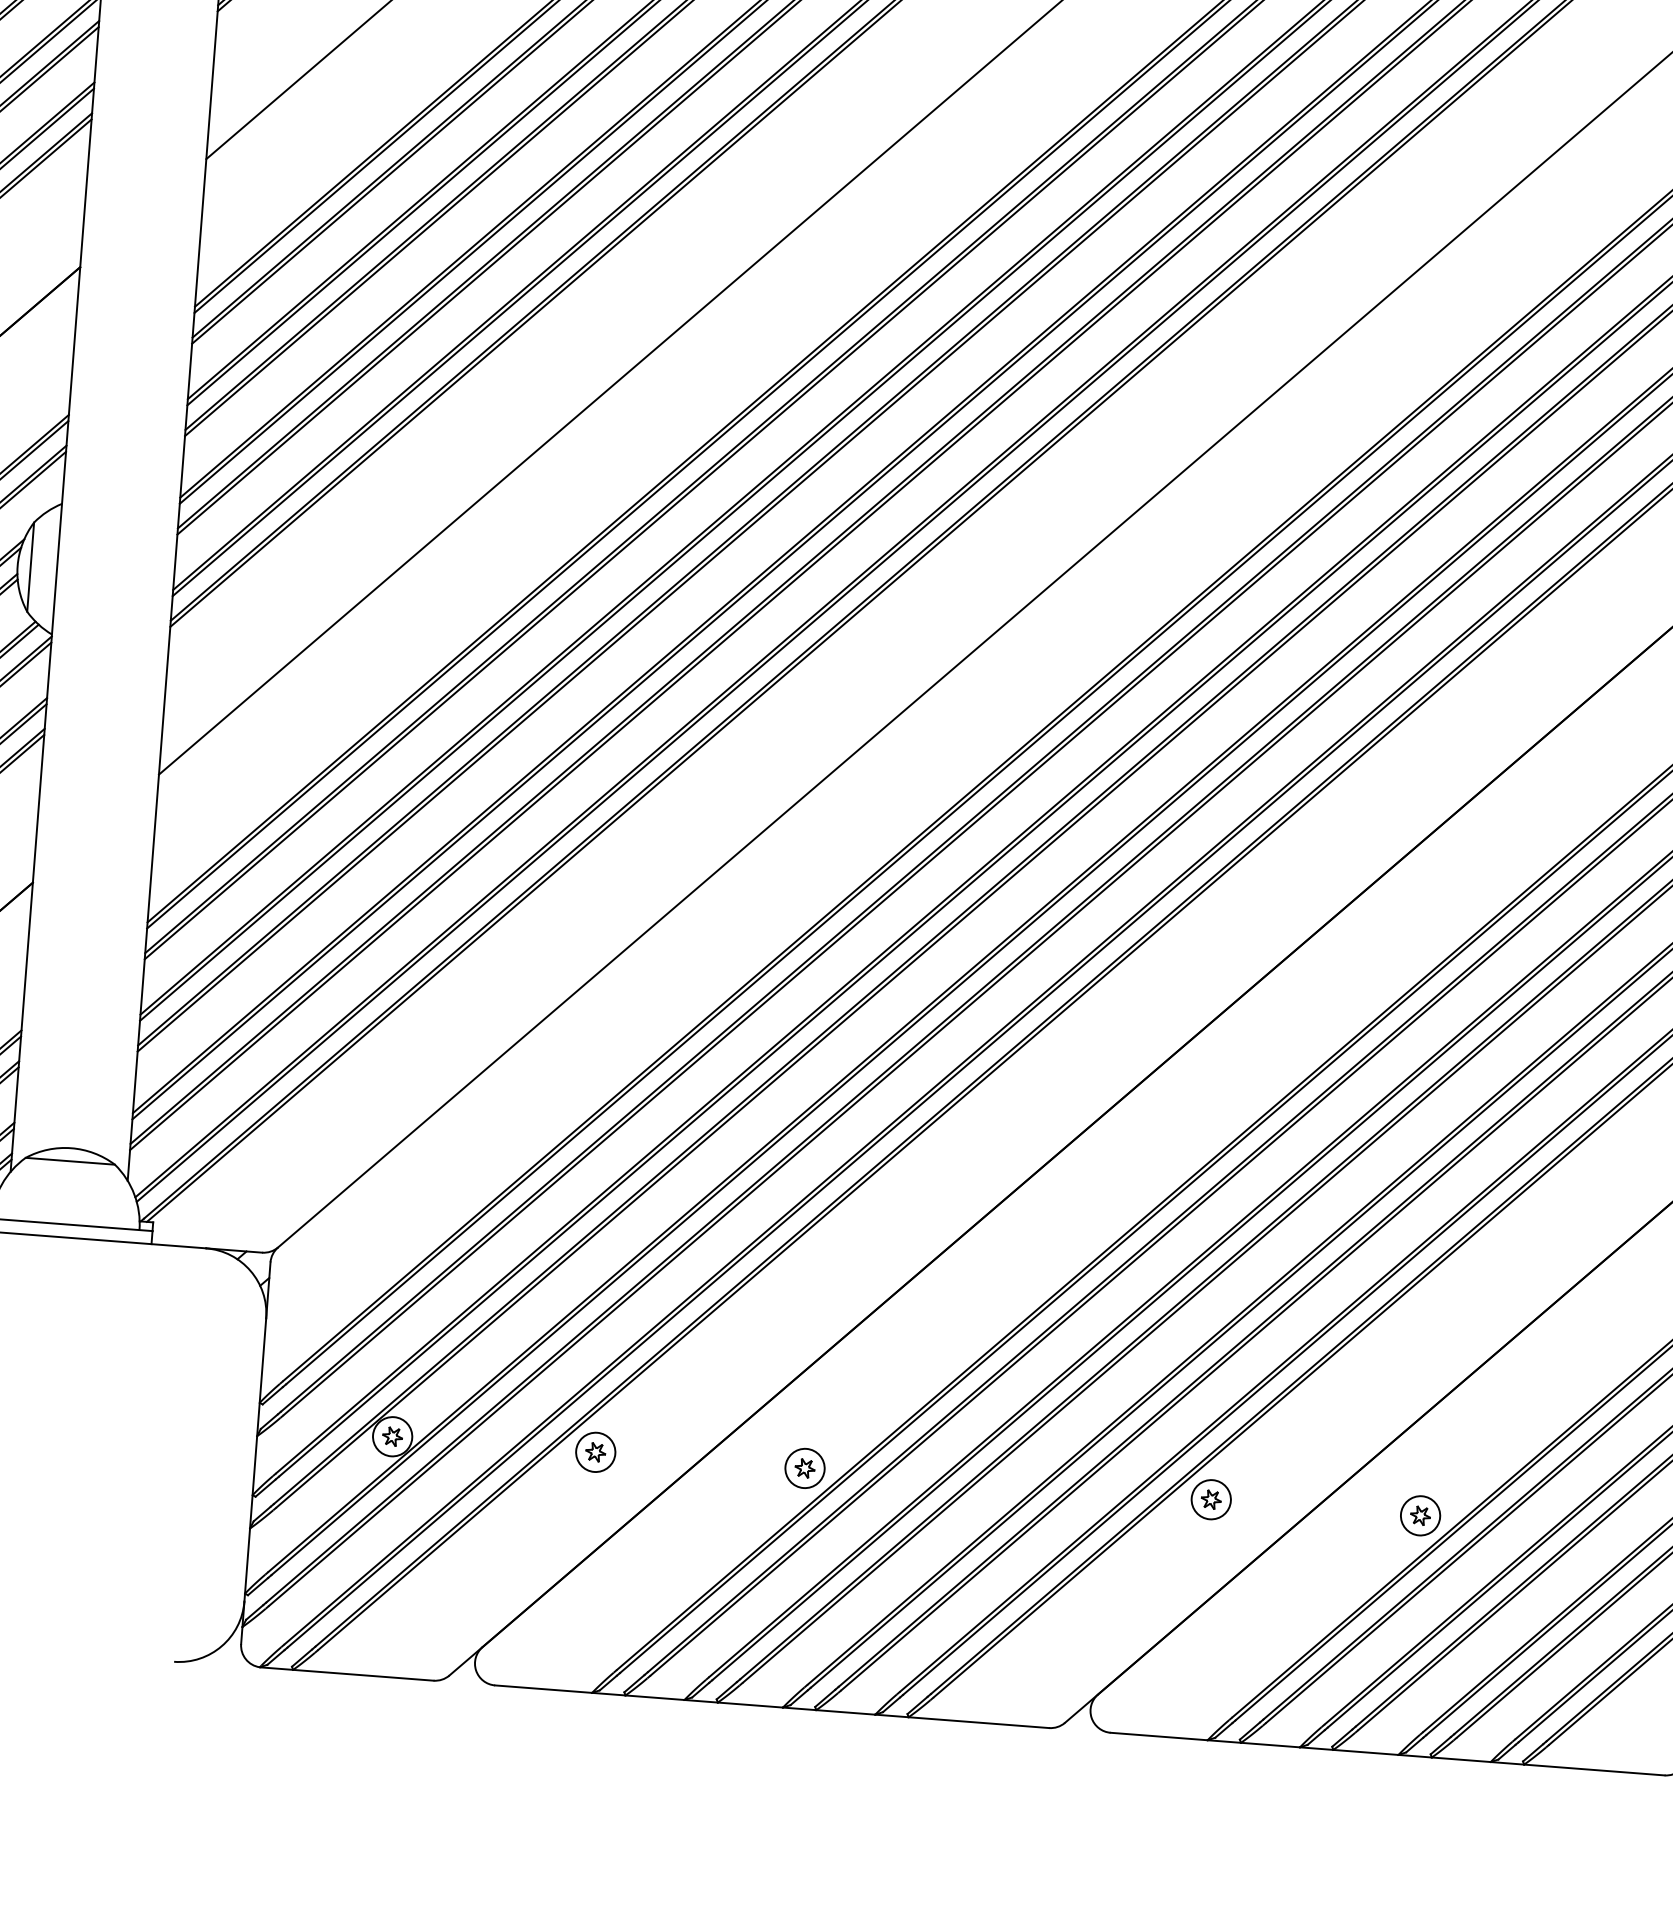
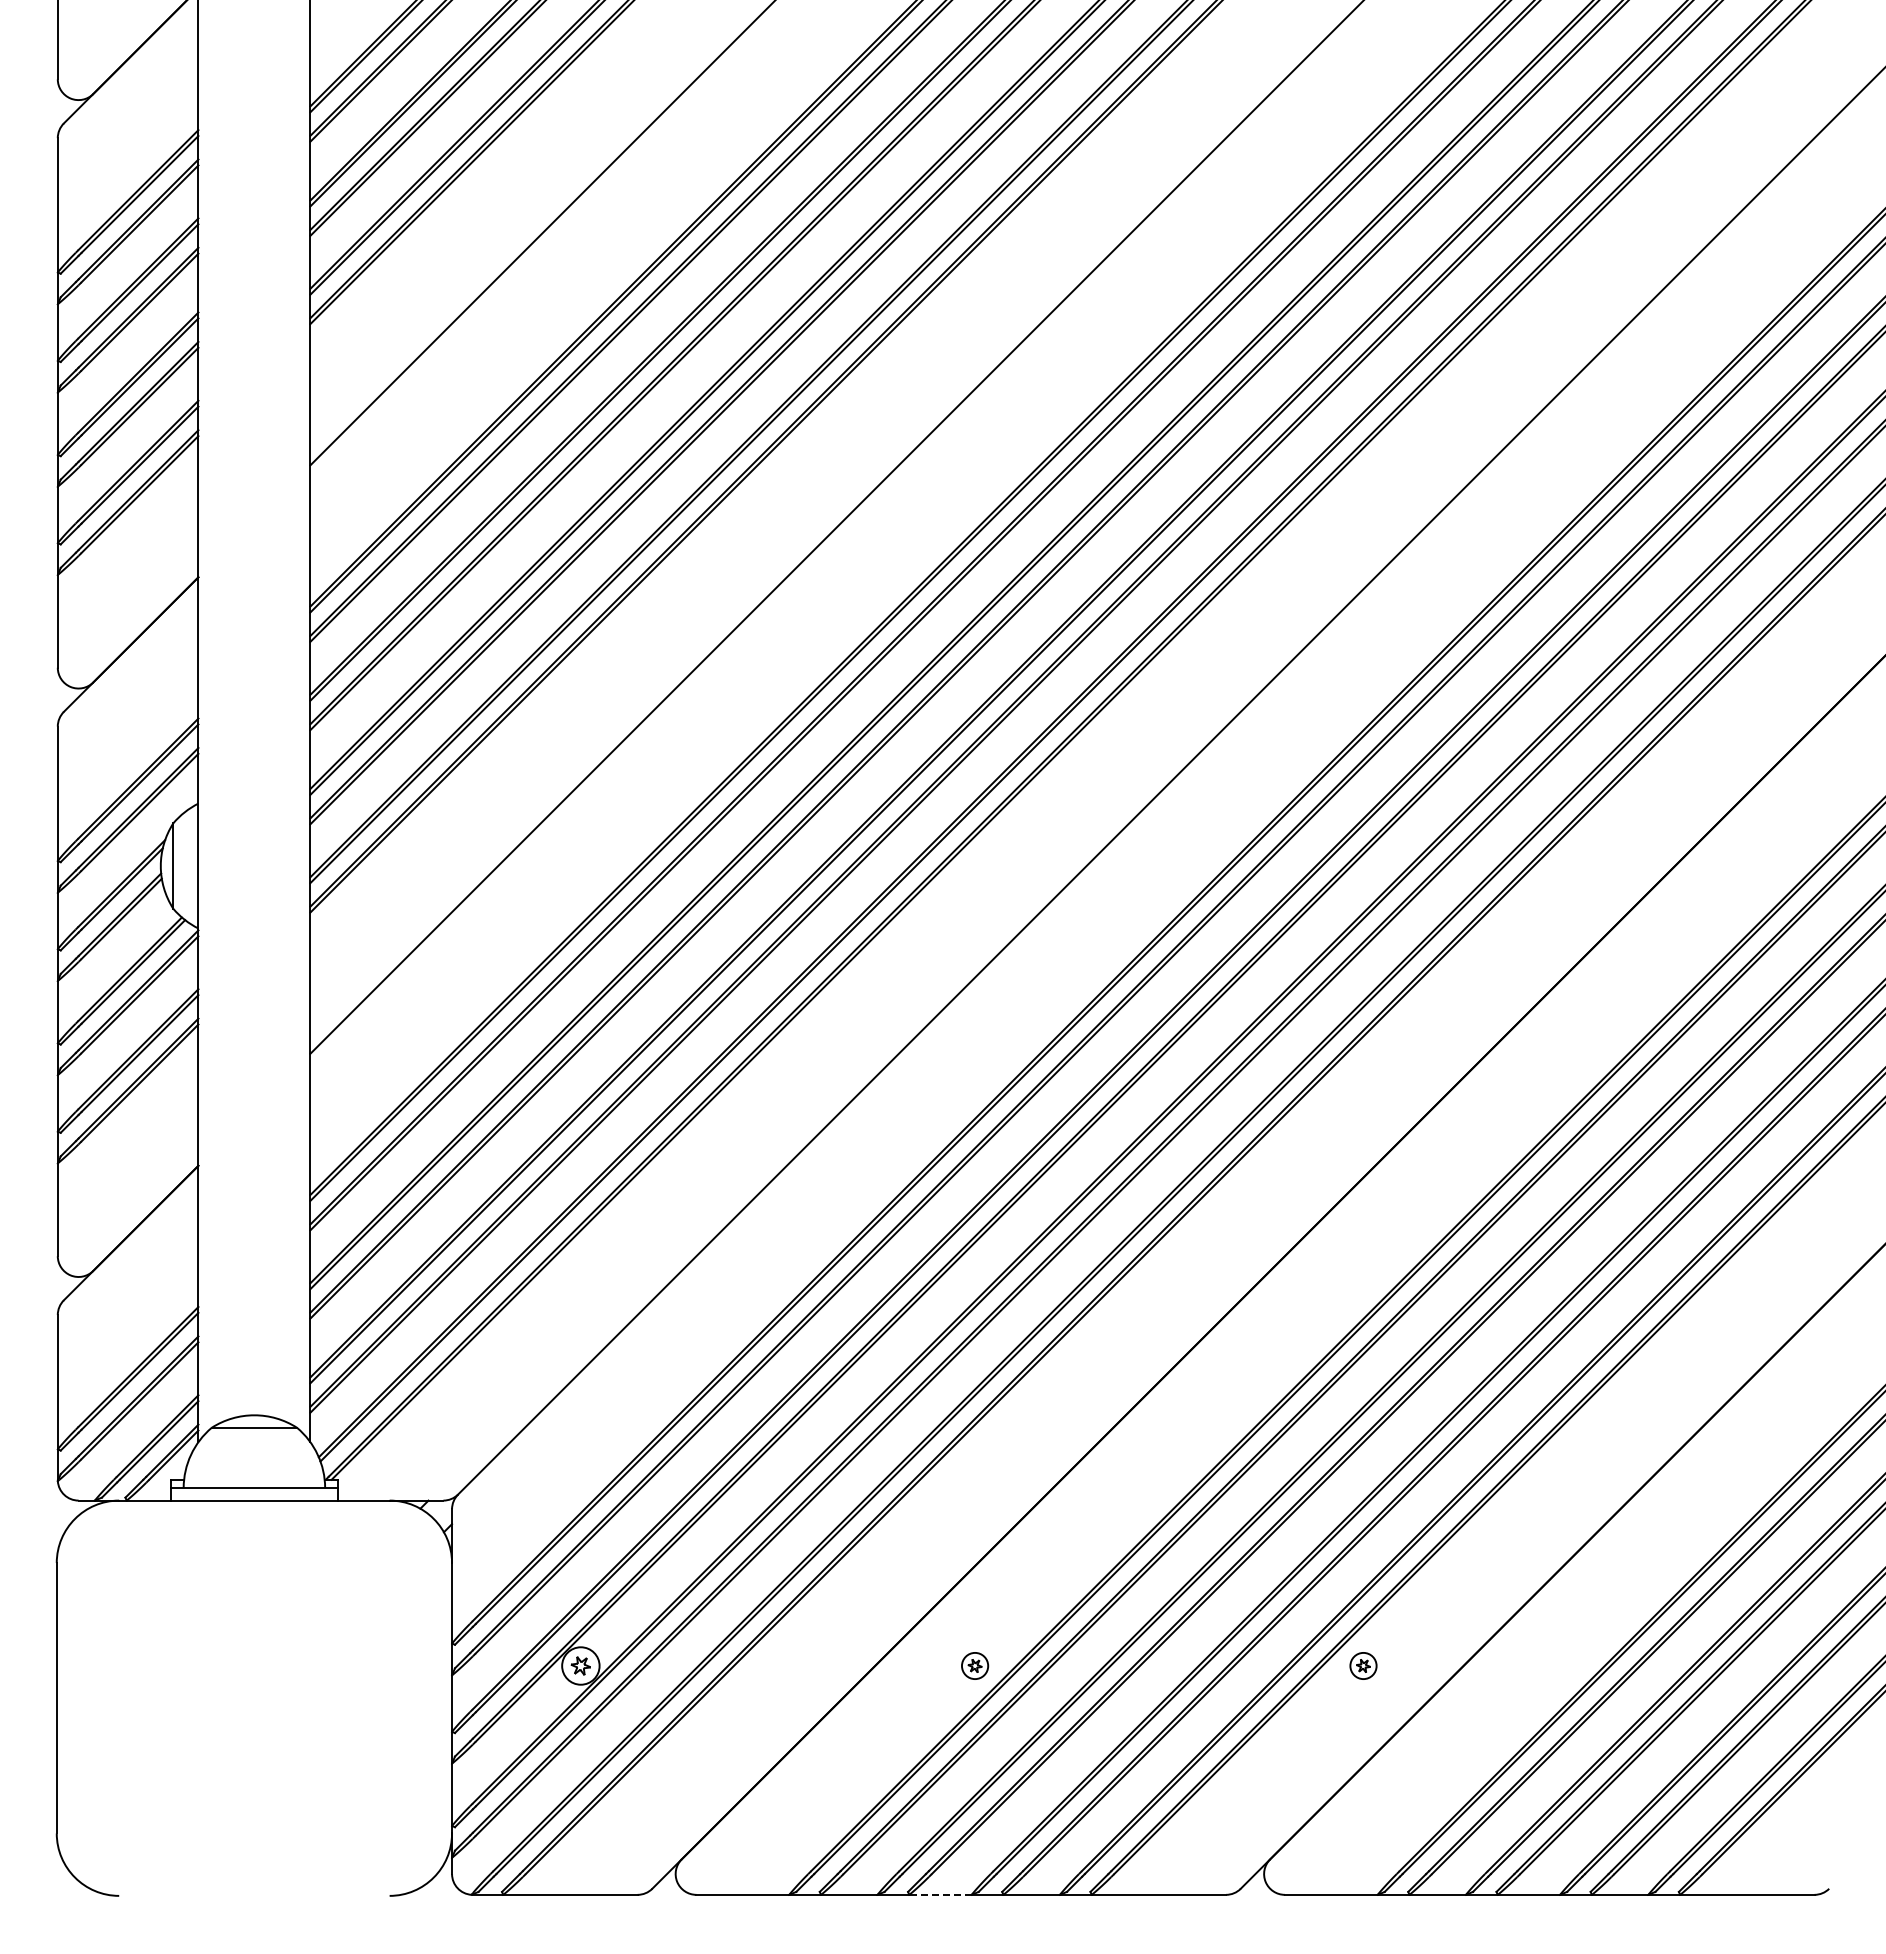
part: (595, 1451) -> (774, 1665), removed
part: (804, 1467) -> (974, 1665), size x0.7
part: (1211, 1499) -> (1363, 1665), size x0.7
part: (1420, 1515) -> (1563, 1665), removed
line: (749, 1704) -> (939, 1894), solid -> dashed

